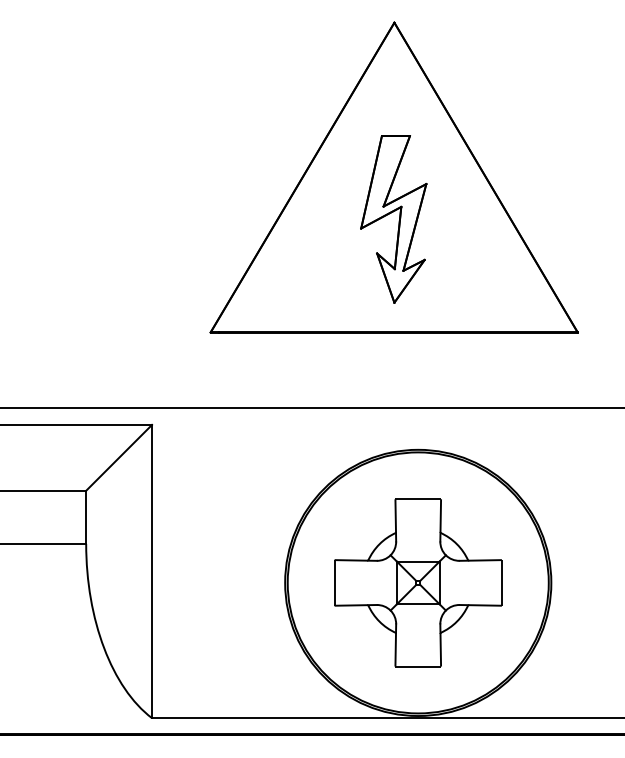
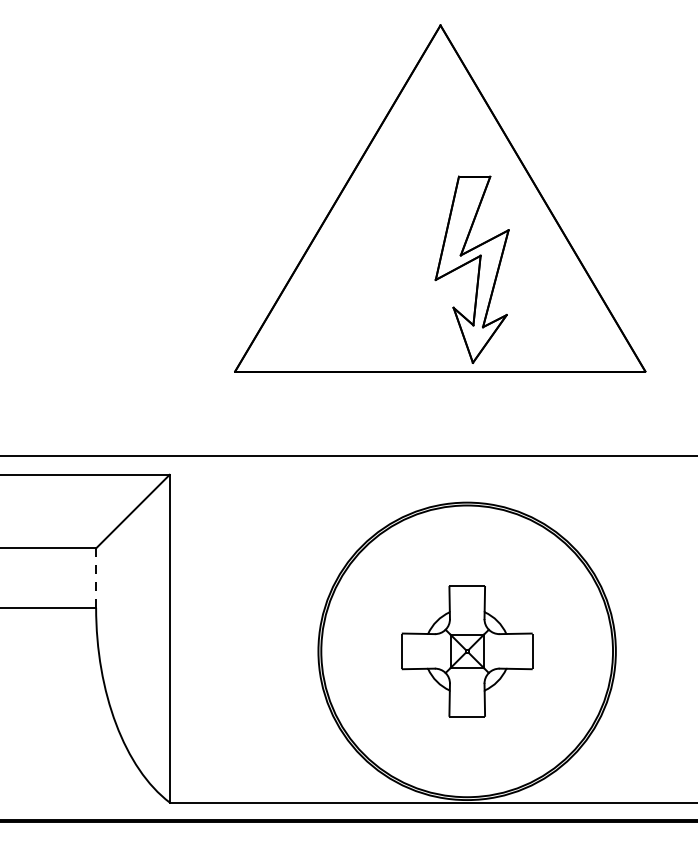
part: (393, 219) -> (471, 269), moved
line: (86, 517) -> (96, 578), solid -> dashed
part: (418, 582) -> (467, 650), size x0.7

